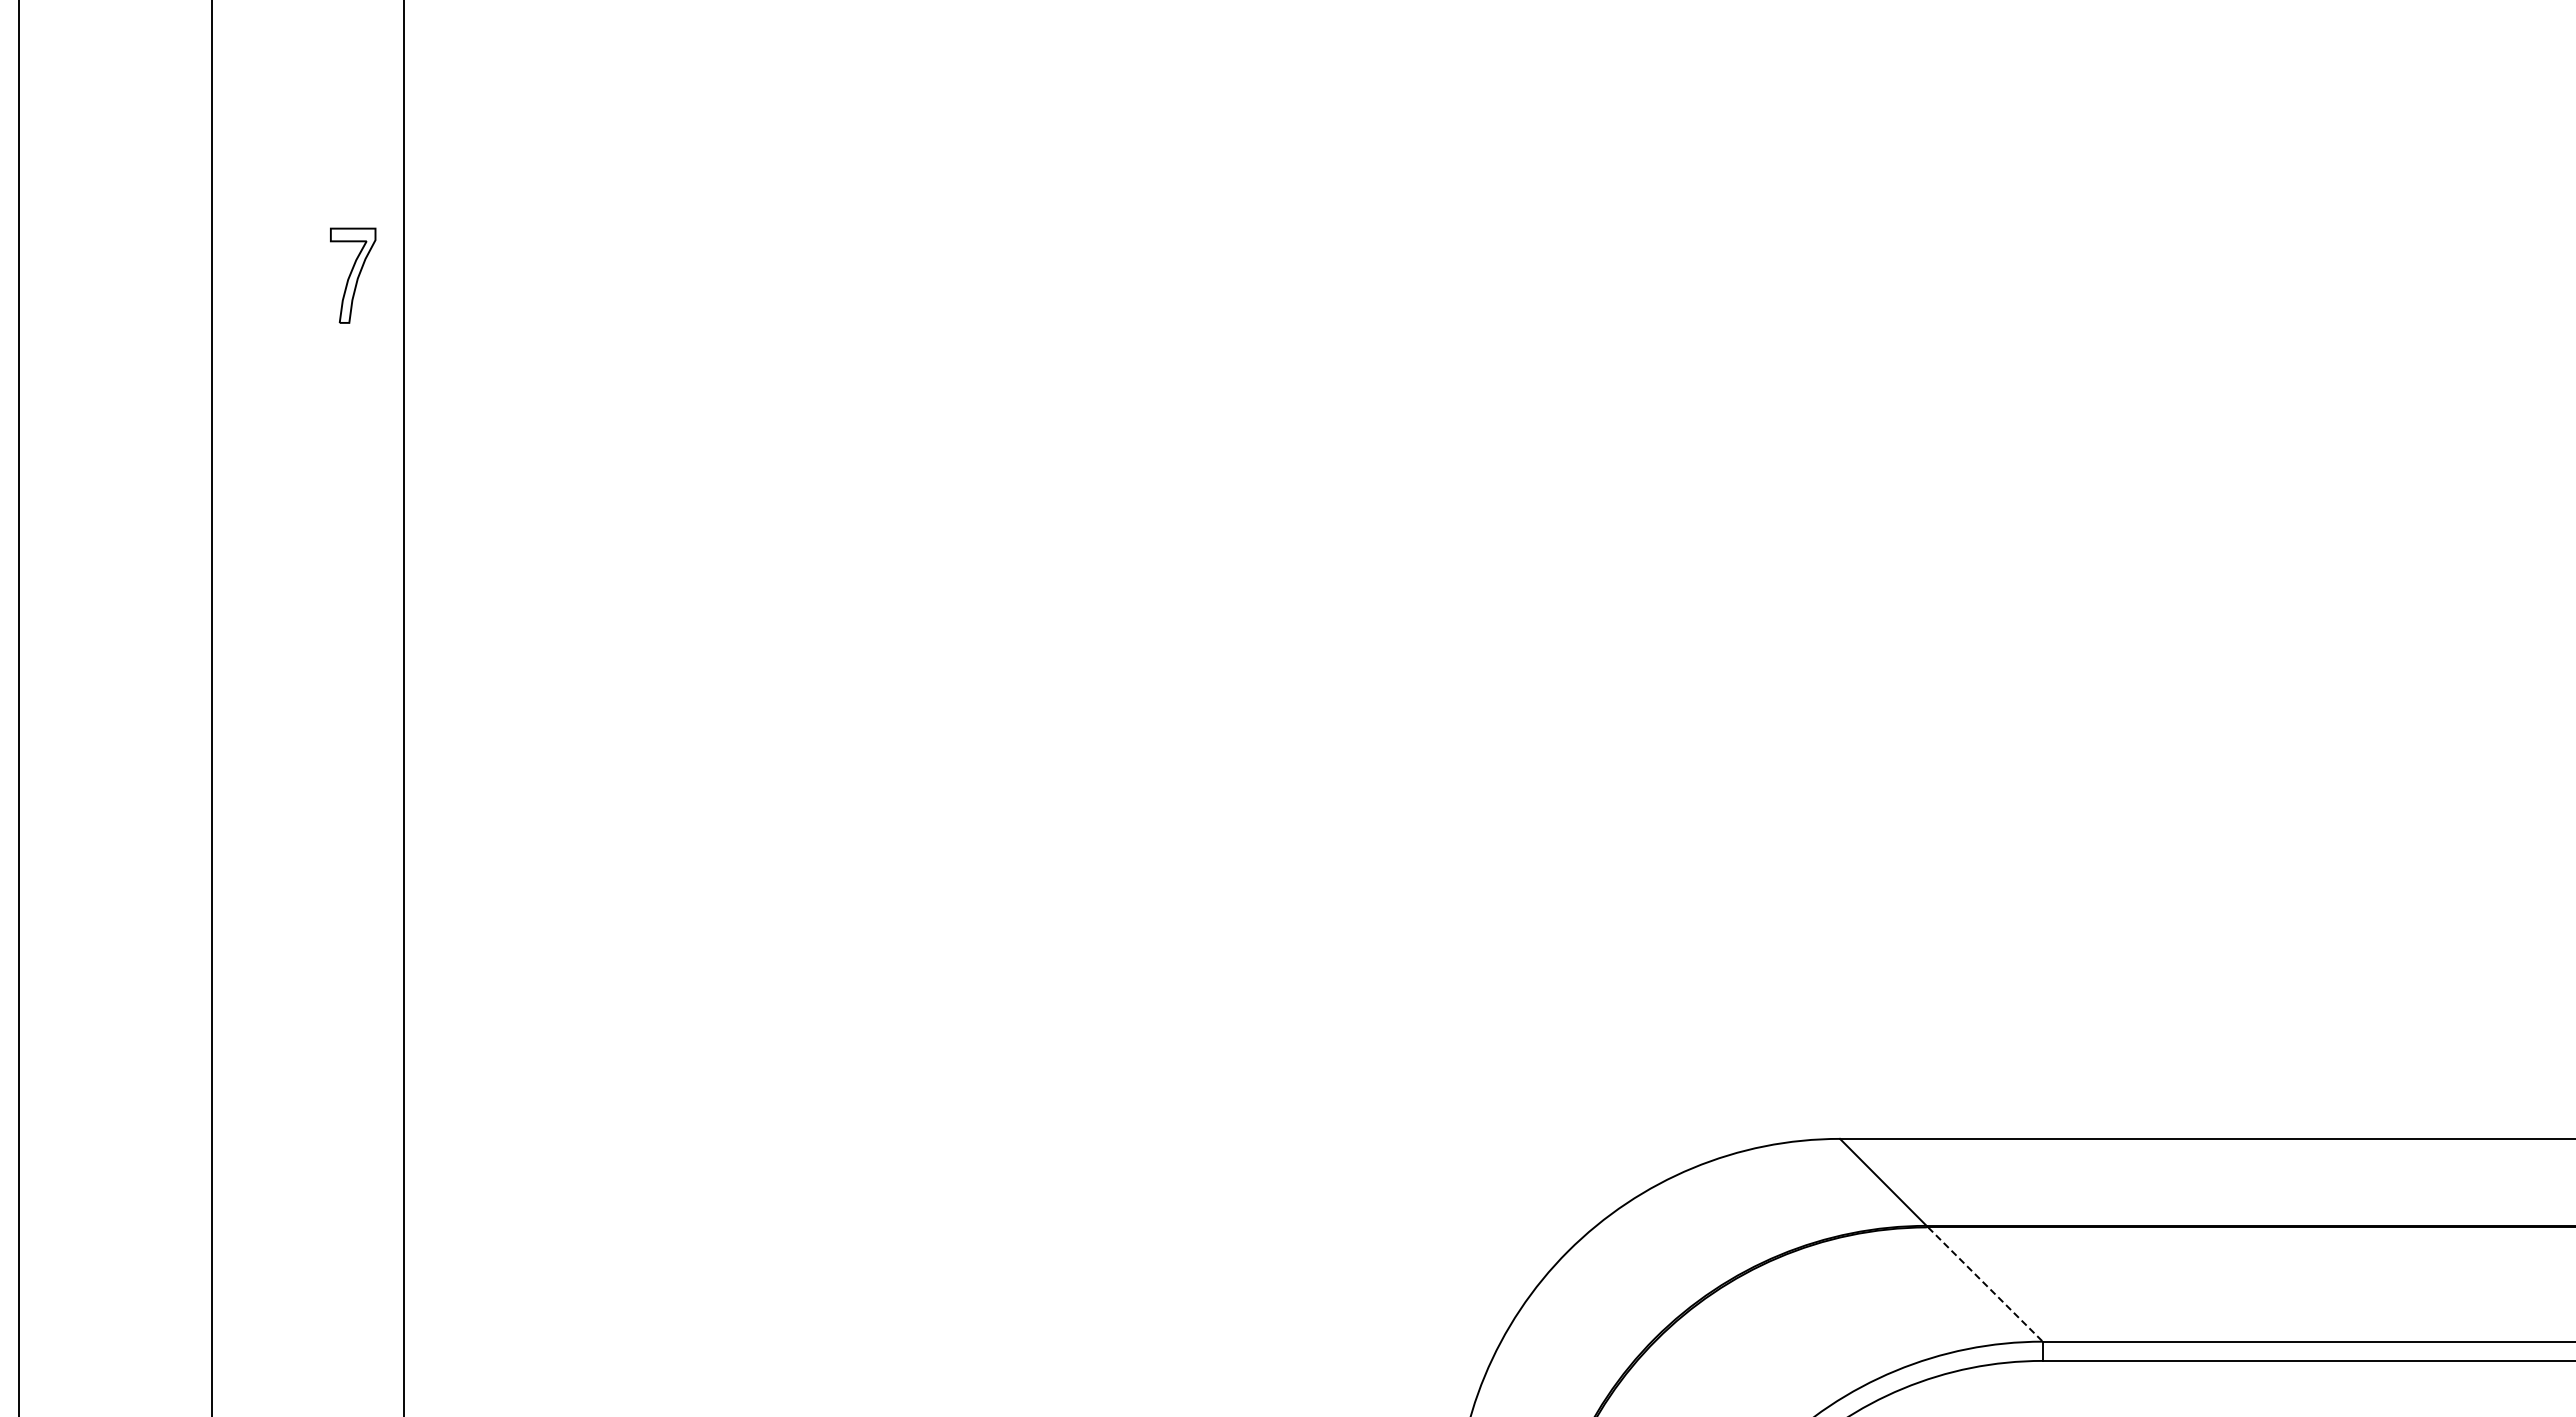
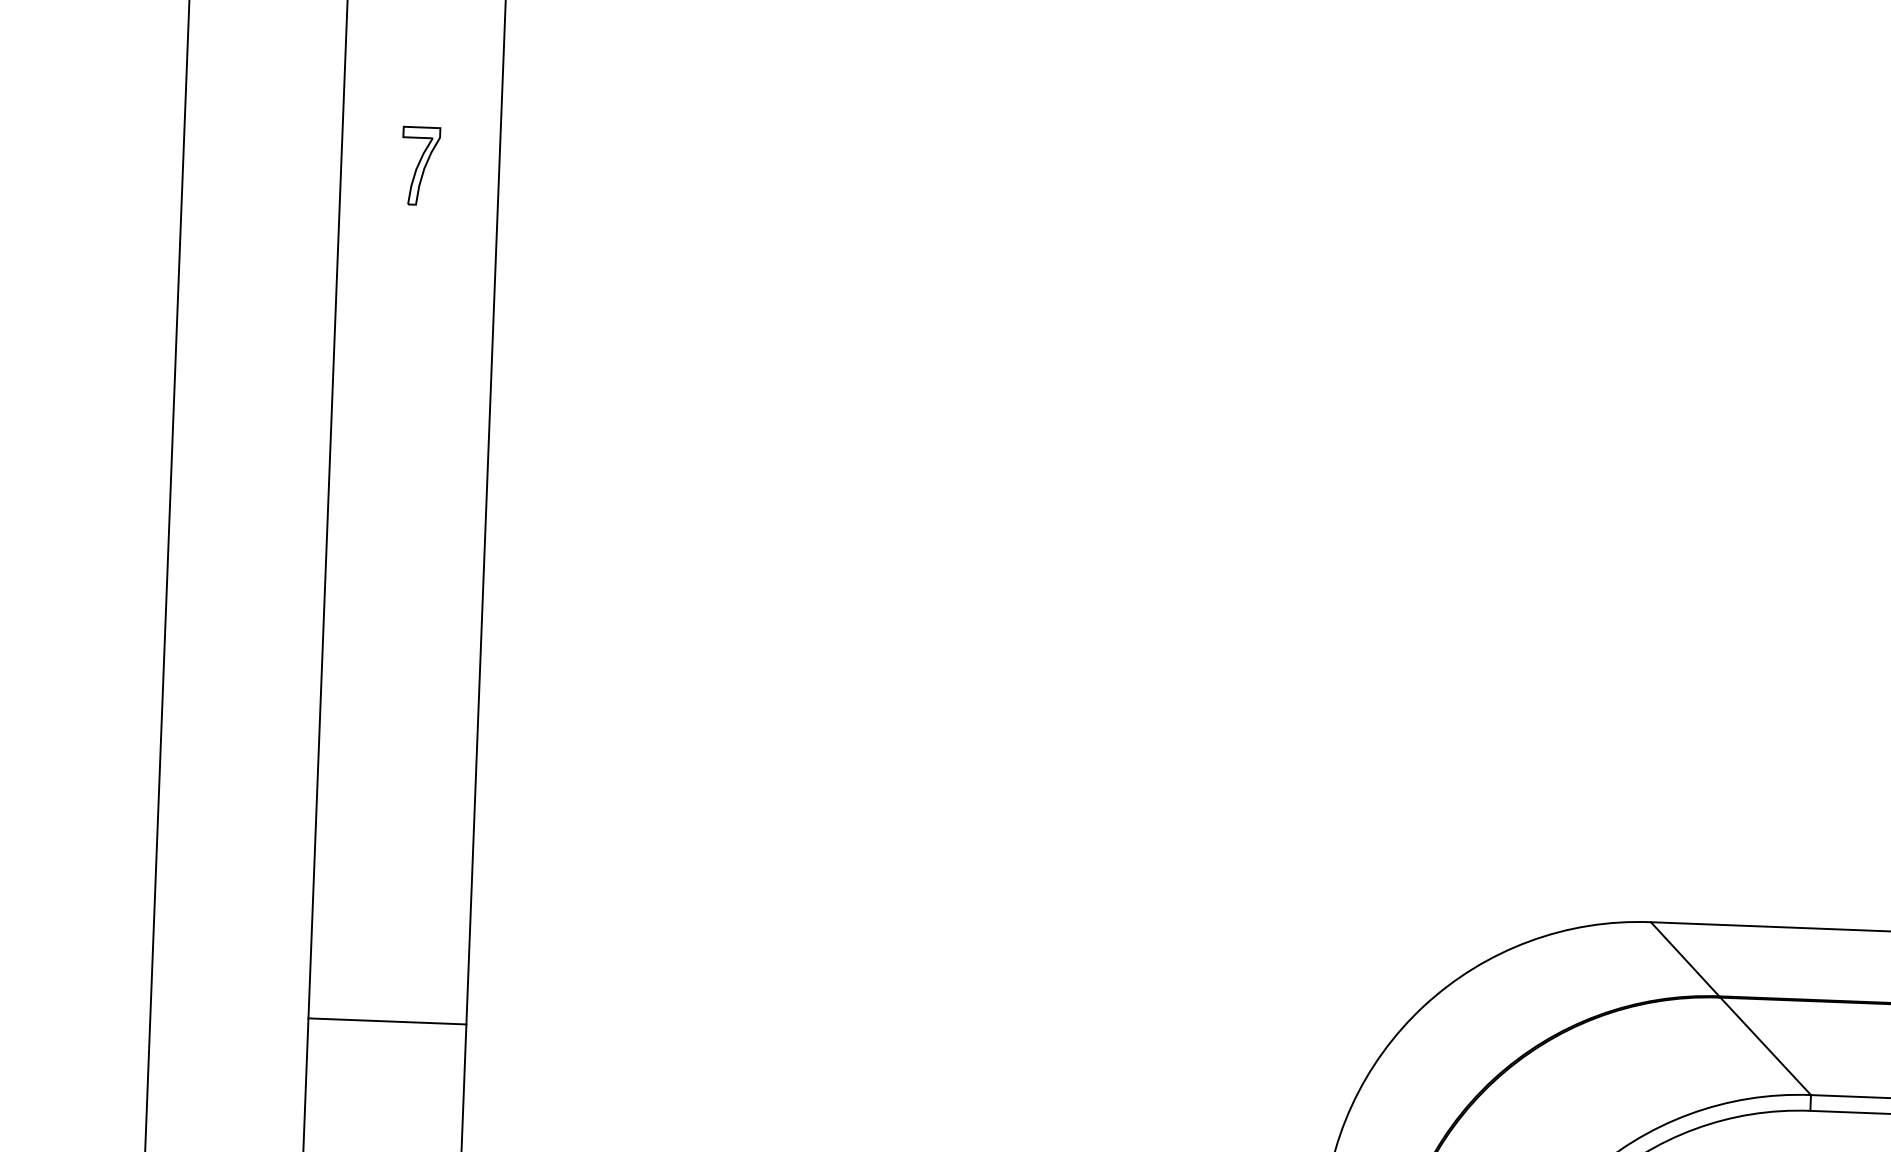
part: (353, 275) -> (420, 165), moved
line: (1985, 1284) -> (1765, 1046), dashed -> solid
line: (307, 1318) -> (387, 1021), added

